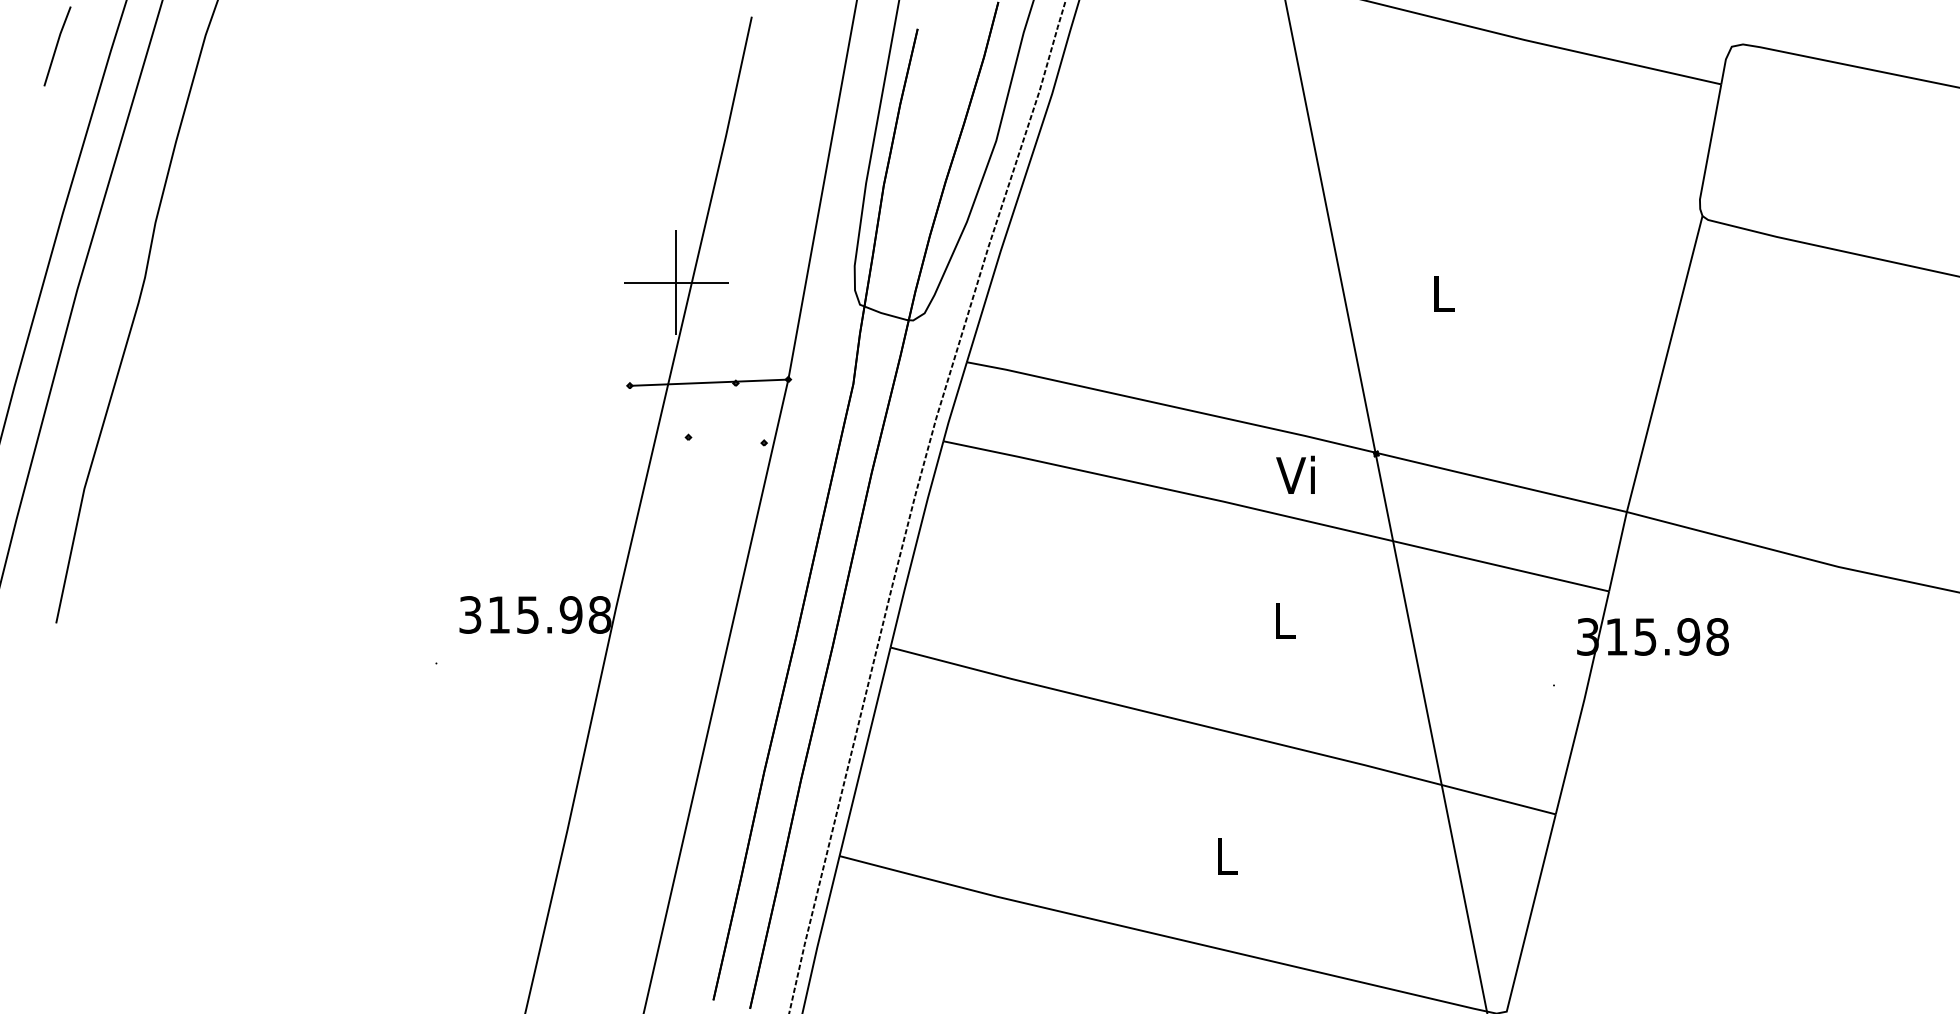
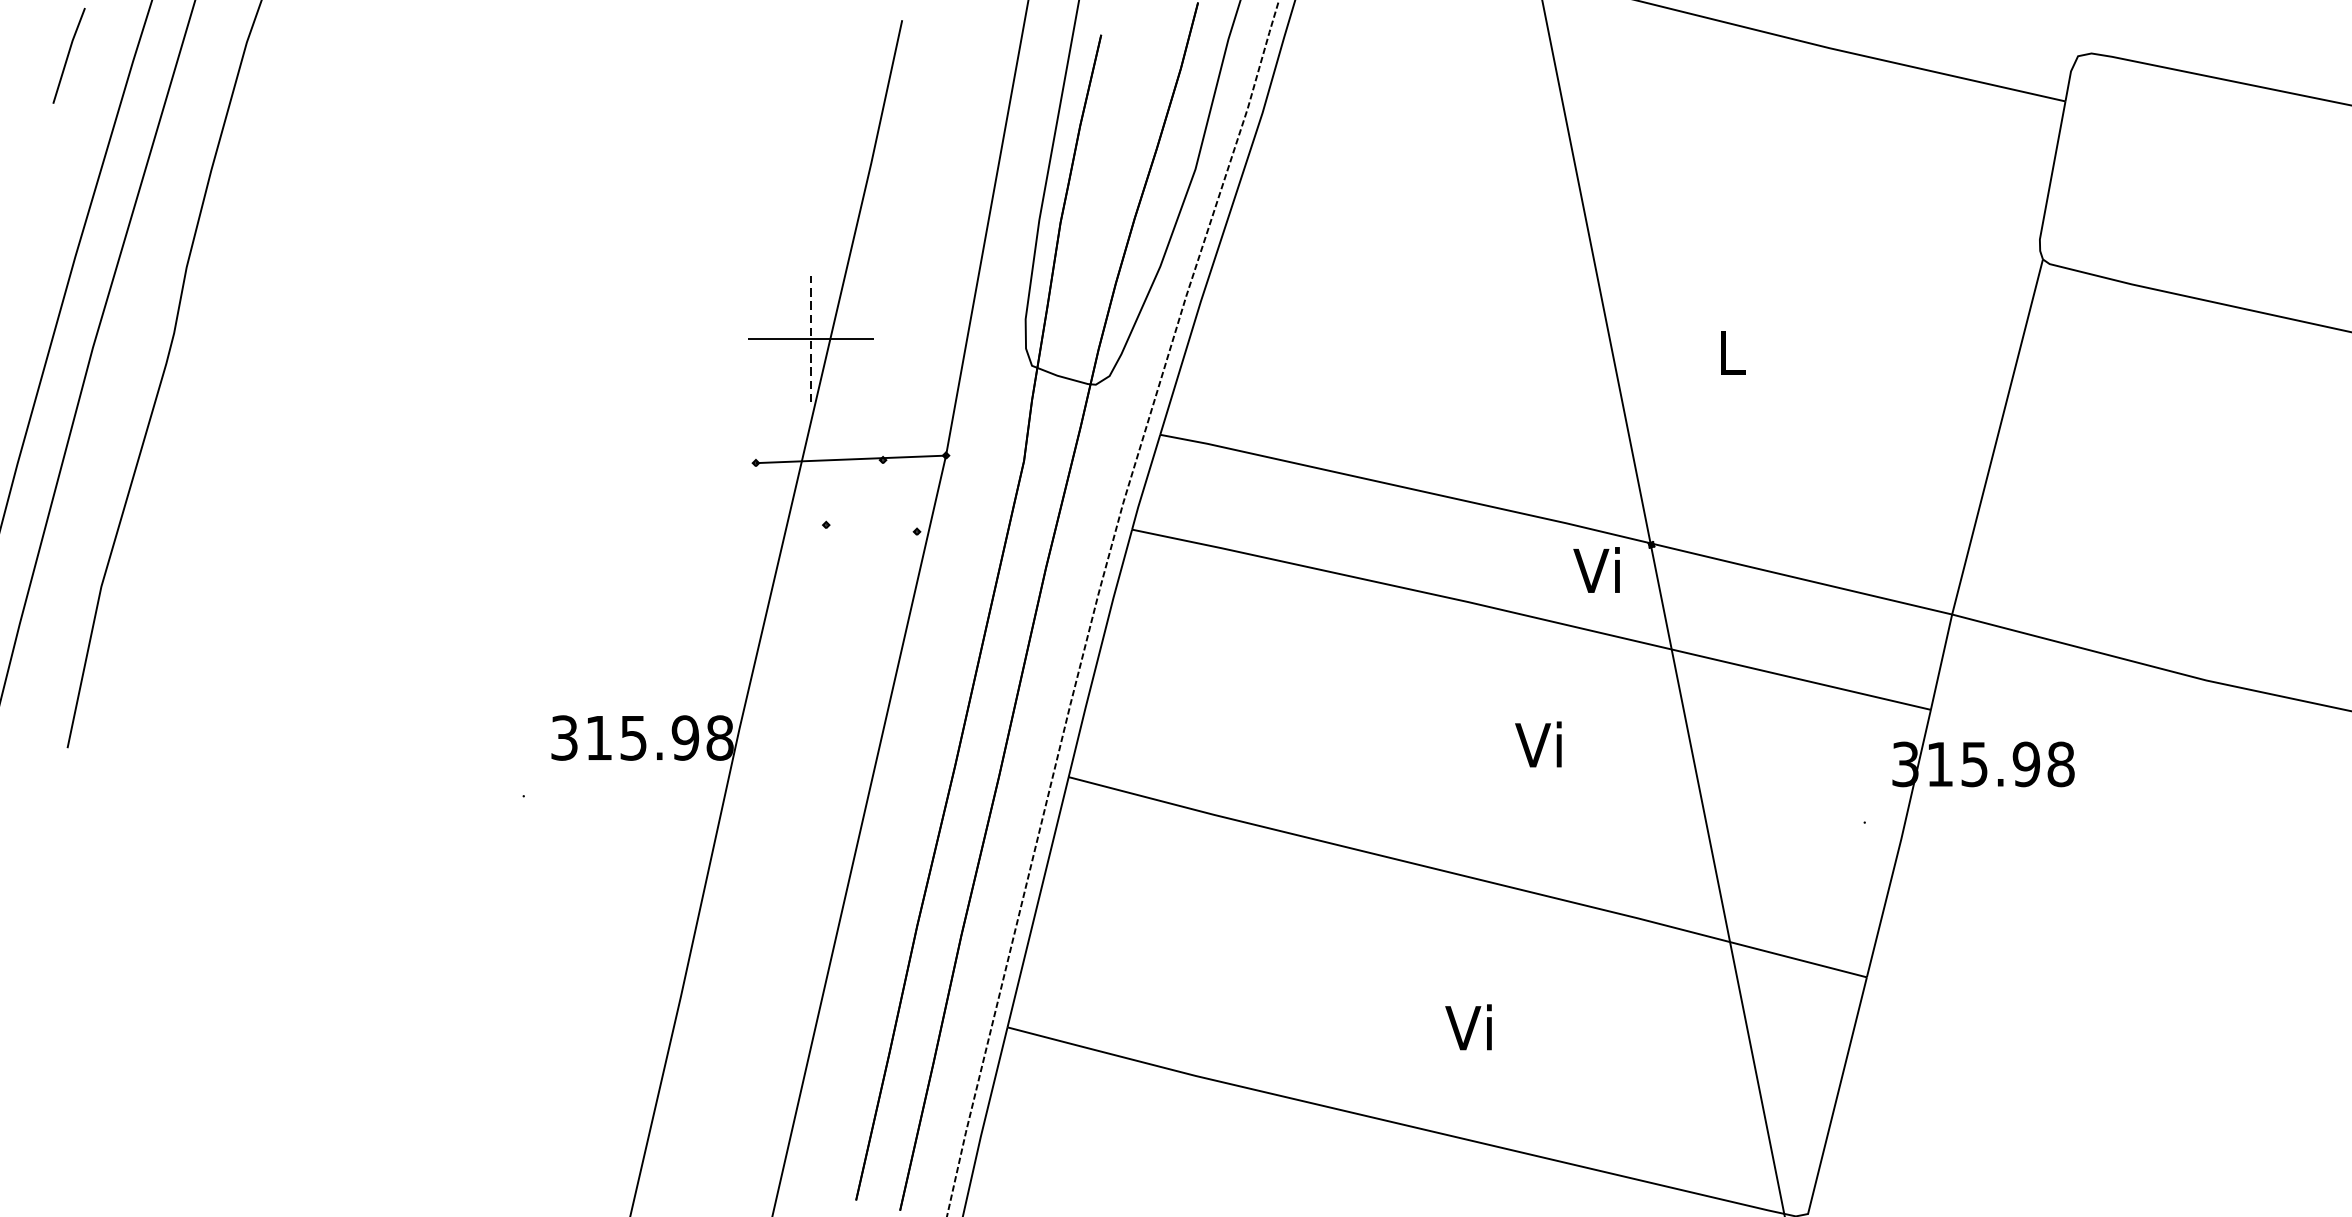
line: (676, 282) -> (811, 339), solid -> dashed
text: (1295, 474) -> (1596, 569), moved
text: (1281, 620) -> (1537, 744), L -> Vi
text: (1223, 855) -> (1468, 1026), L -> Vi

